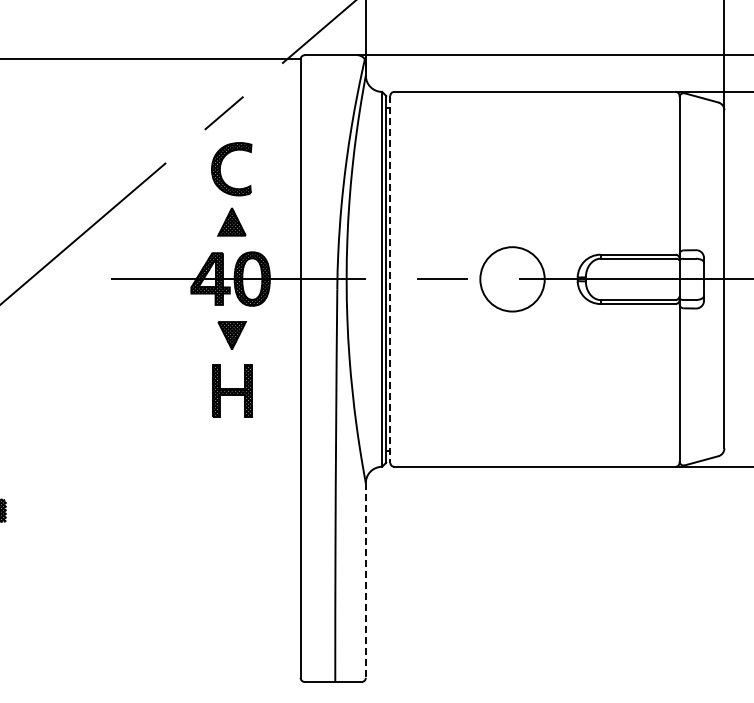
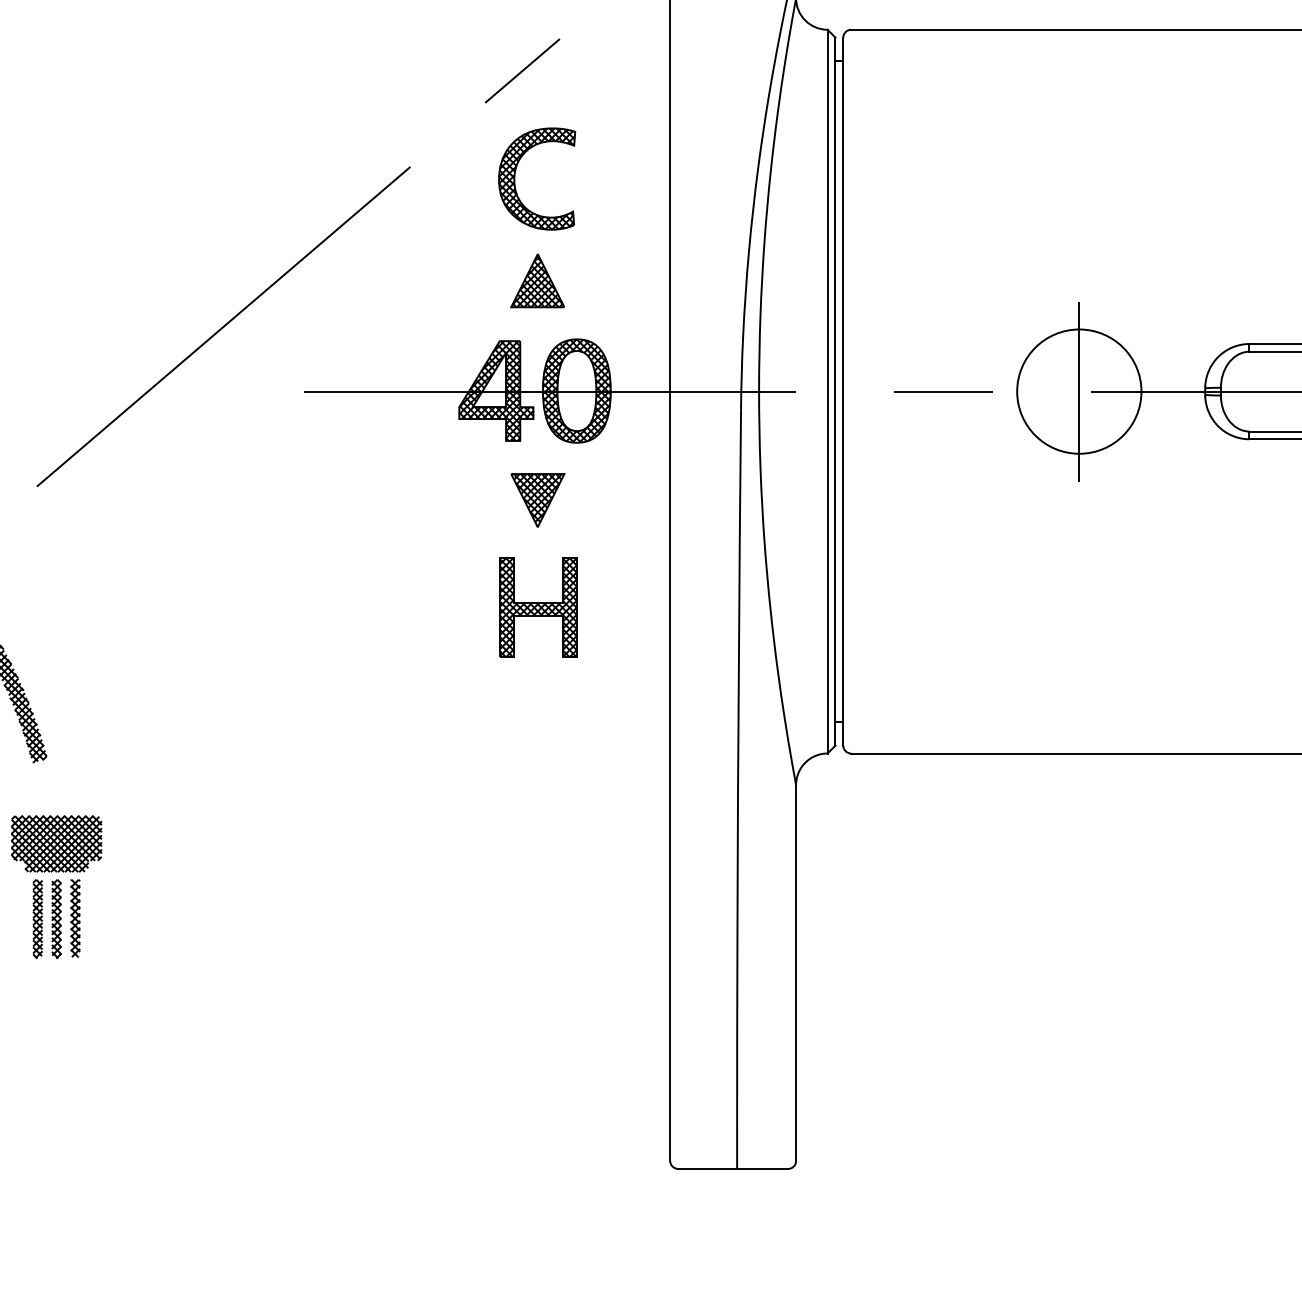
line: (390, 279) -> (843, 391), dashed -> solid
line: (512, 279) -> (1079, 391), added
line: (365, 581) -> (795, 974), dashed -> solid

